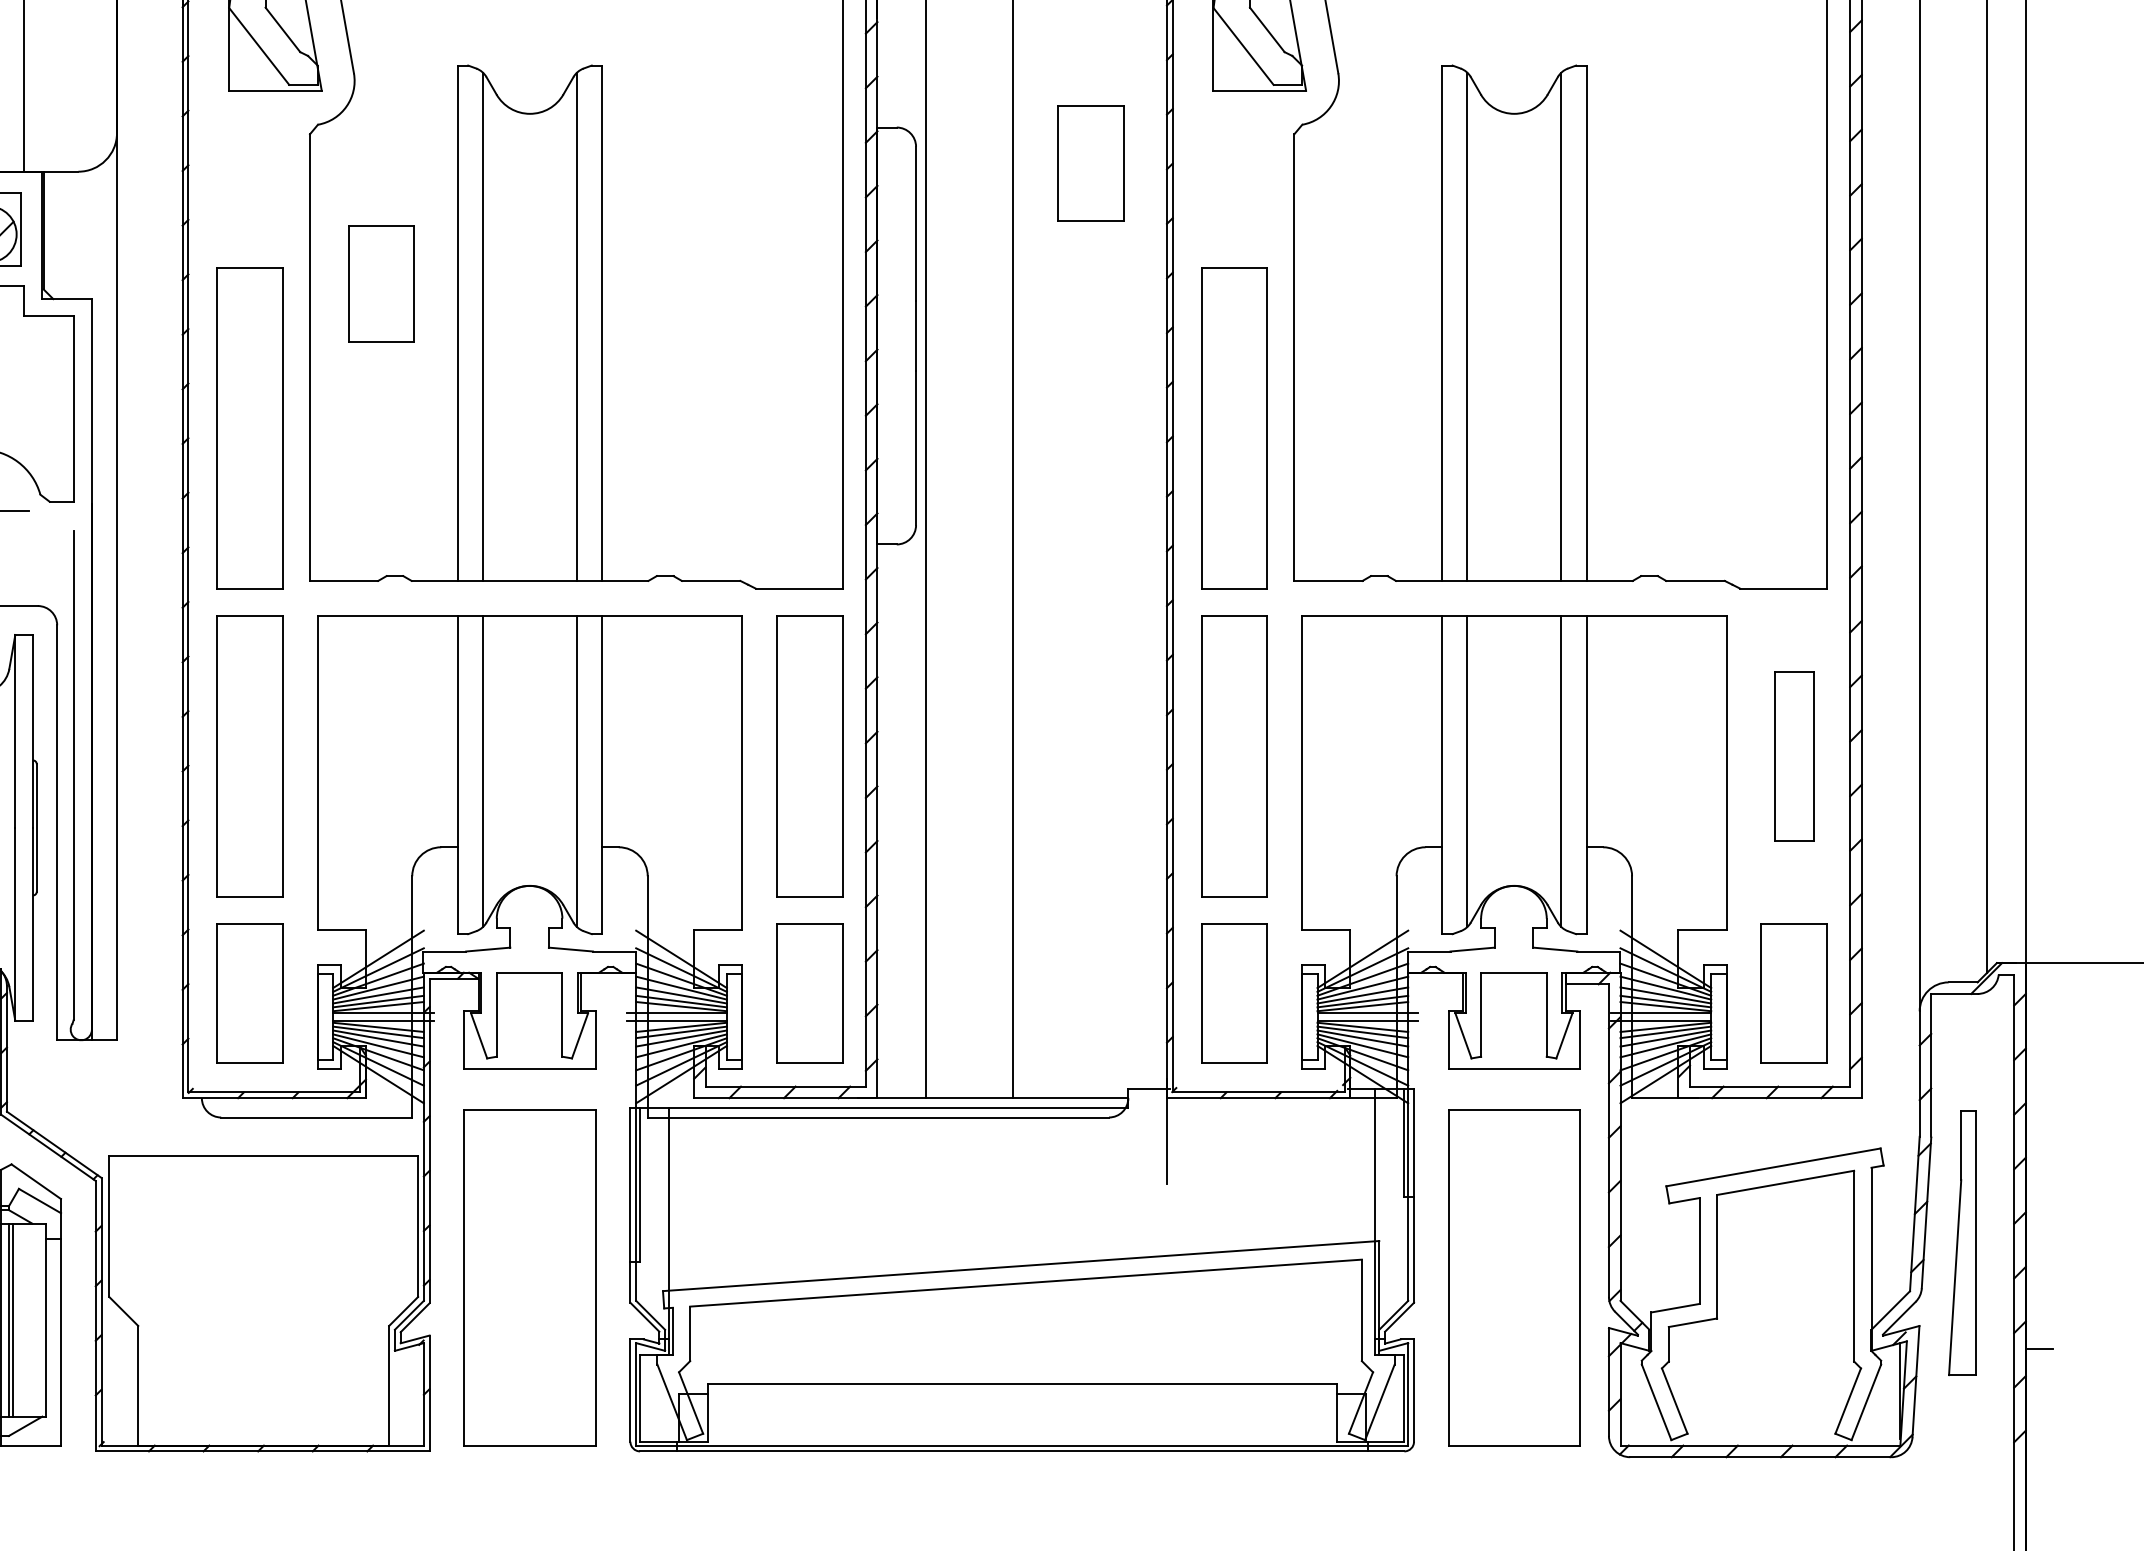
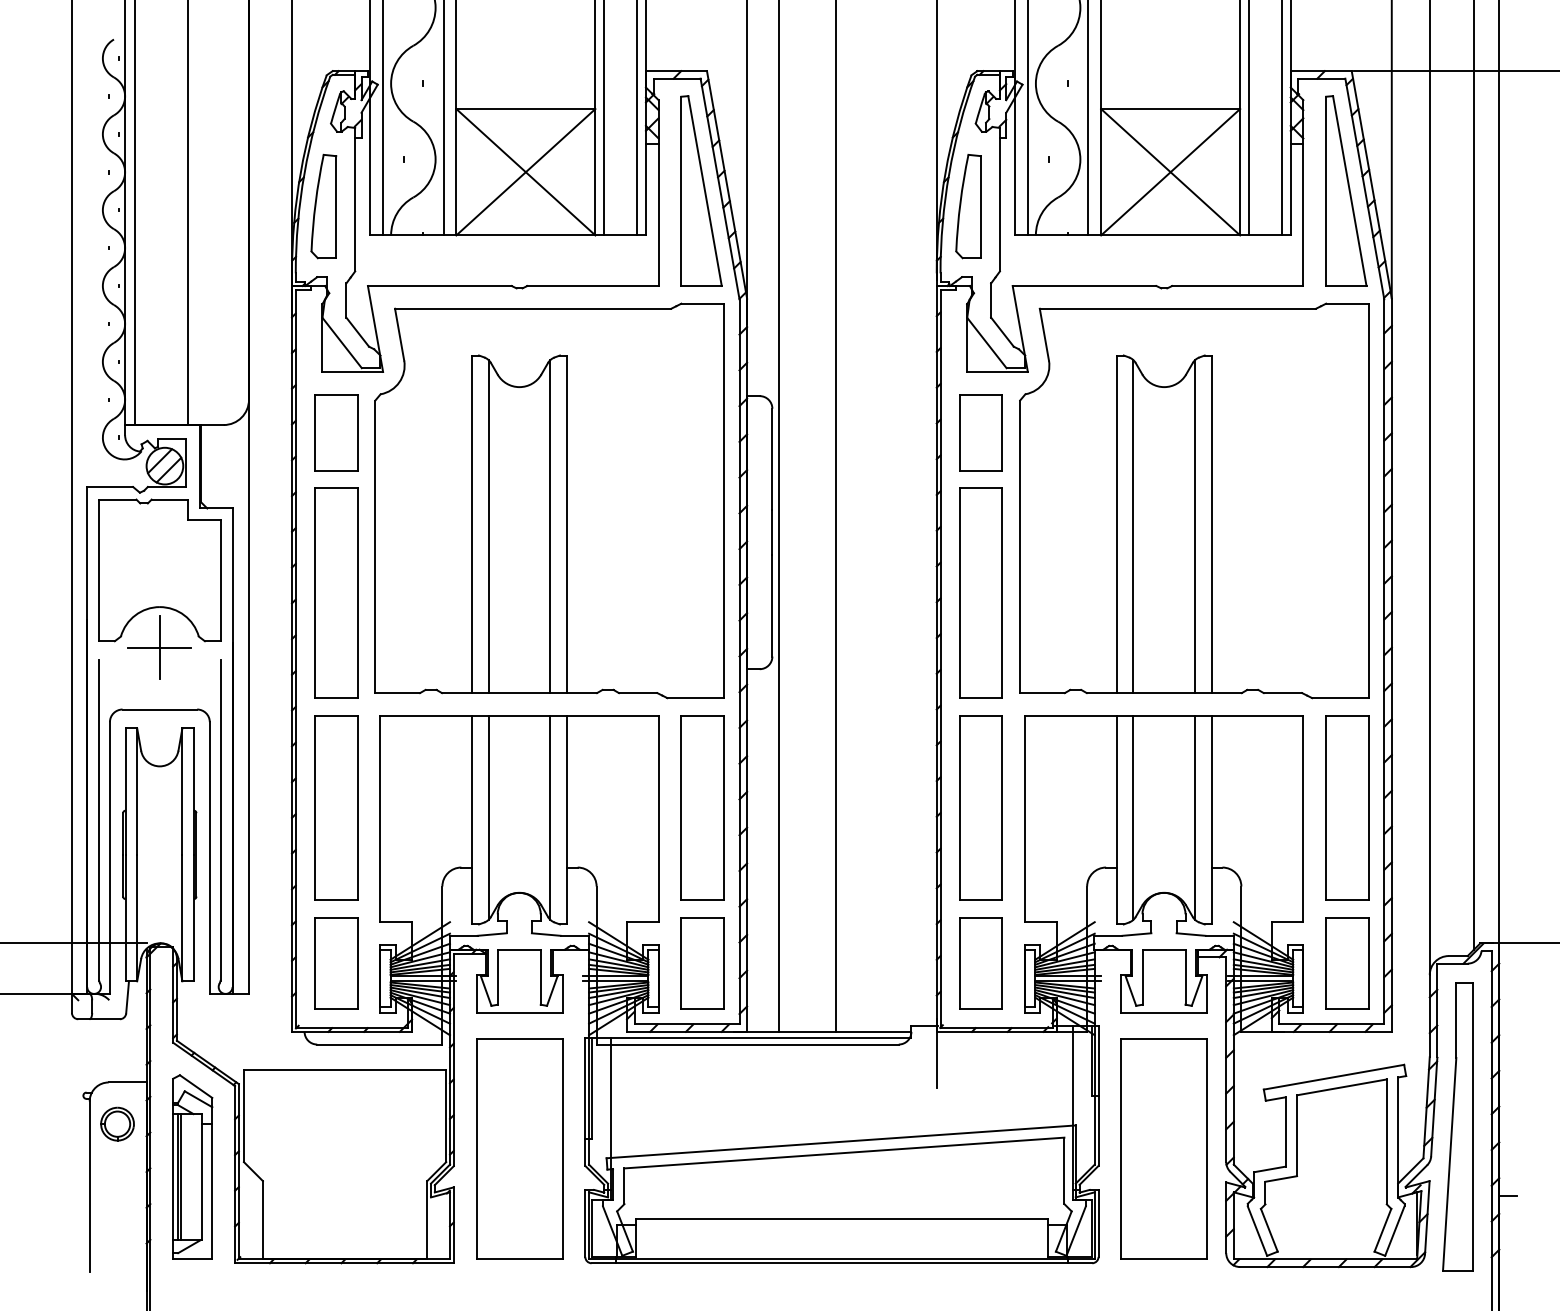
part: (1090, 163) -> (980, 432), moved
part: (381, 283) -> (336, 432), moved
part: (1794, 755) -> (1347, 807), size x1.67
part: (1962, 1242) -> (1457, 1126), size x1.67

